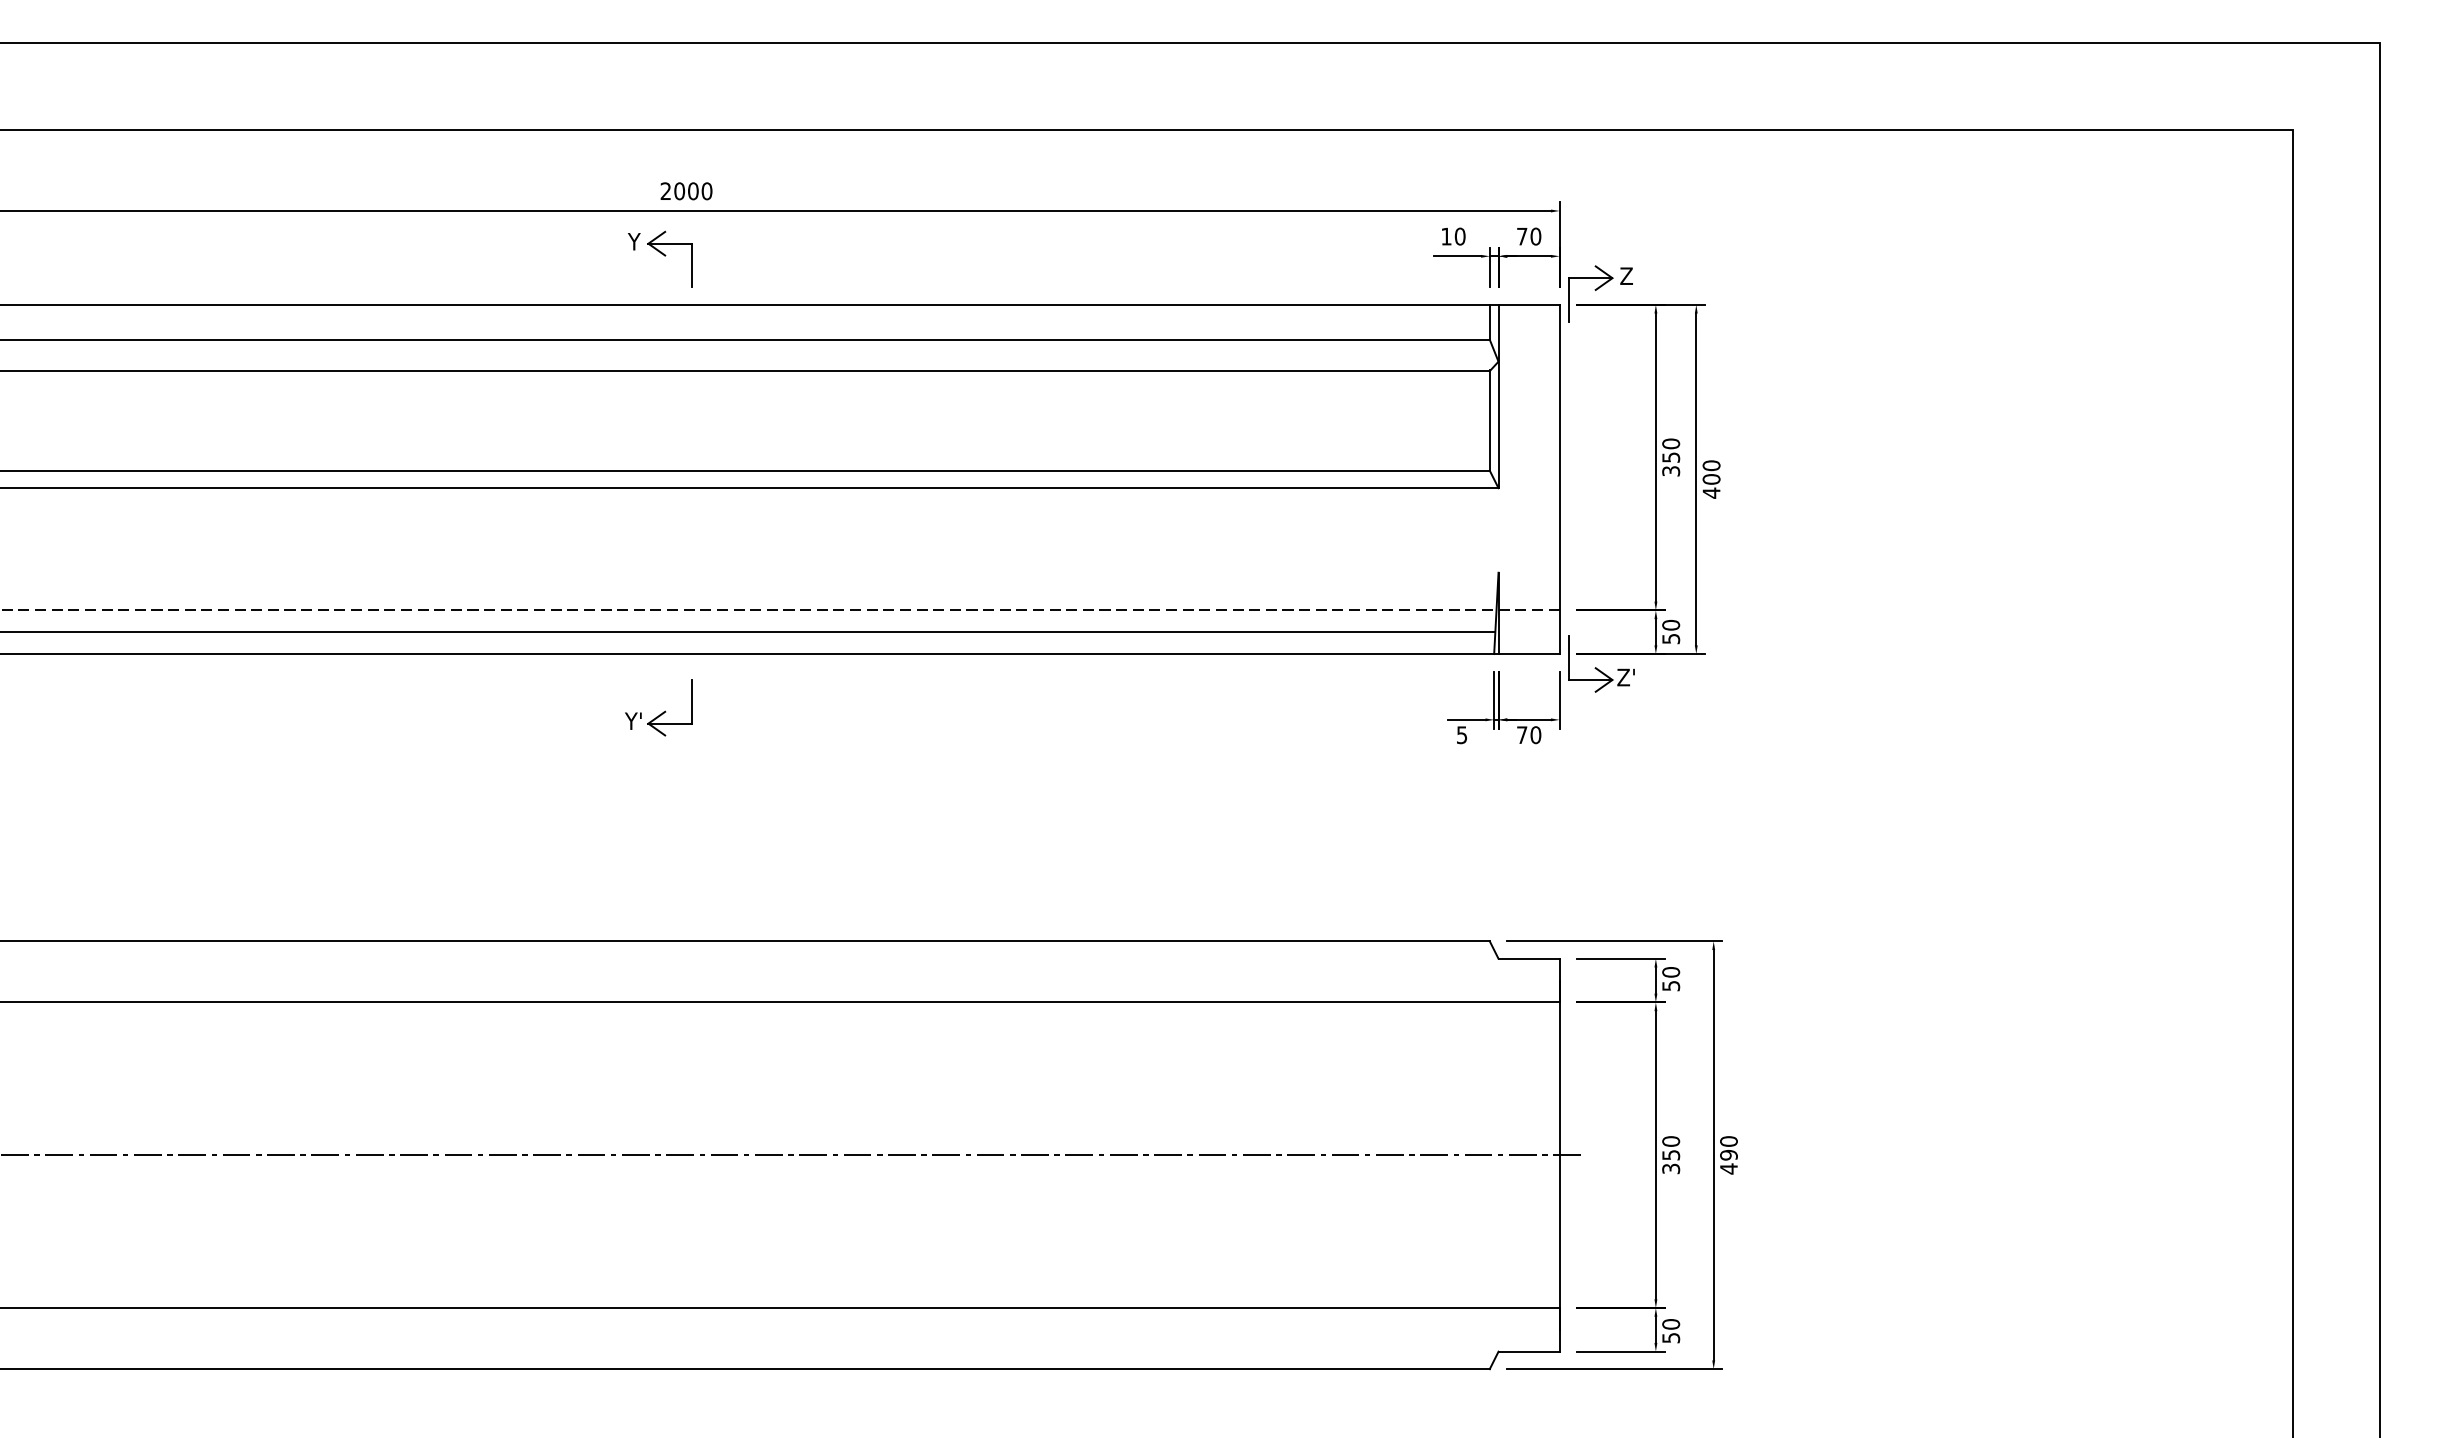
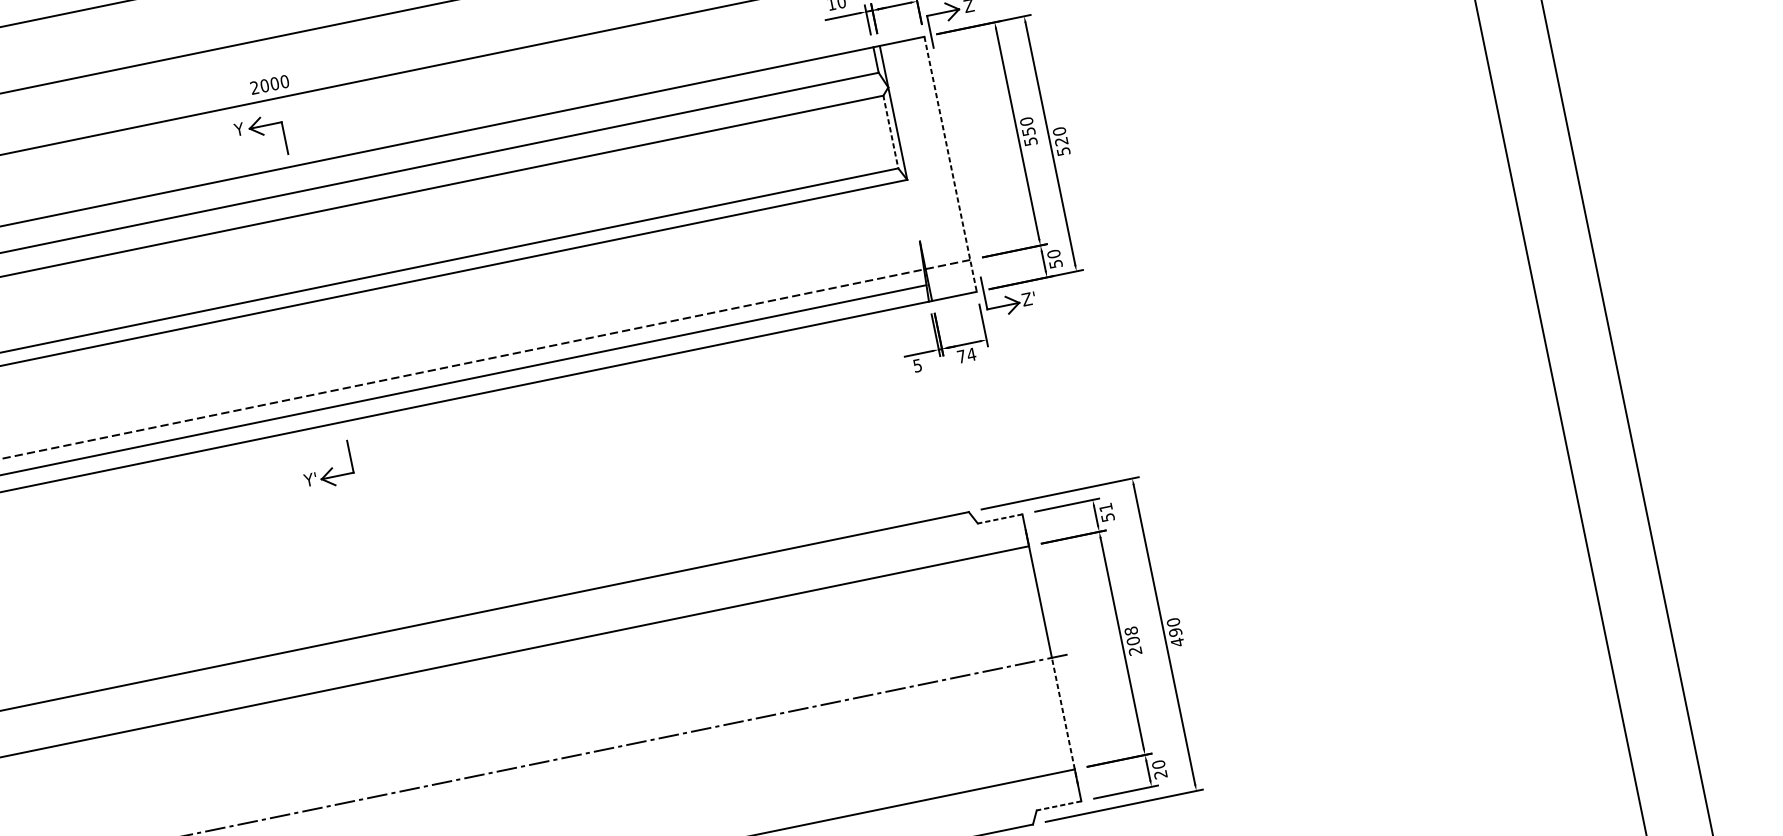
line: (1489, 421) -> (890, 132), solid -> dashed
text: (1670, 470) -> (1030, 141), 350 -> 550
line: (1559, 479) -> (950, 164), solid -> dashed
text: (1711, 486) -> (1062, 146), 400 -> 520
text: (1535, 735) -> (971, 354), 70 -> 74
line: (1529, 958) -> (1000, 518), solid -> dashed
text: (1671, 972) -> (1106, 507), 50 -> 51
text: (1671, 1155) -> (1133, 641), 350 -> 208
line: (1559, 1242) -> (1064, 721), solid -> dashed
text: (1671, 1338) -> (1161, 774), 50 -> 20
line: (1529, 1351) -> (1059, 805), solid -> dashed

